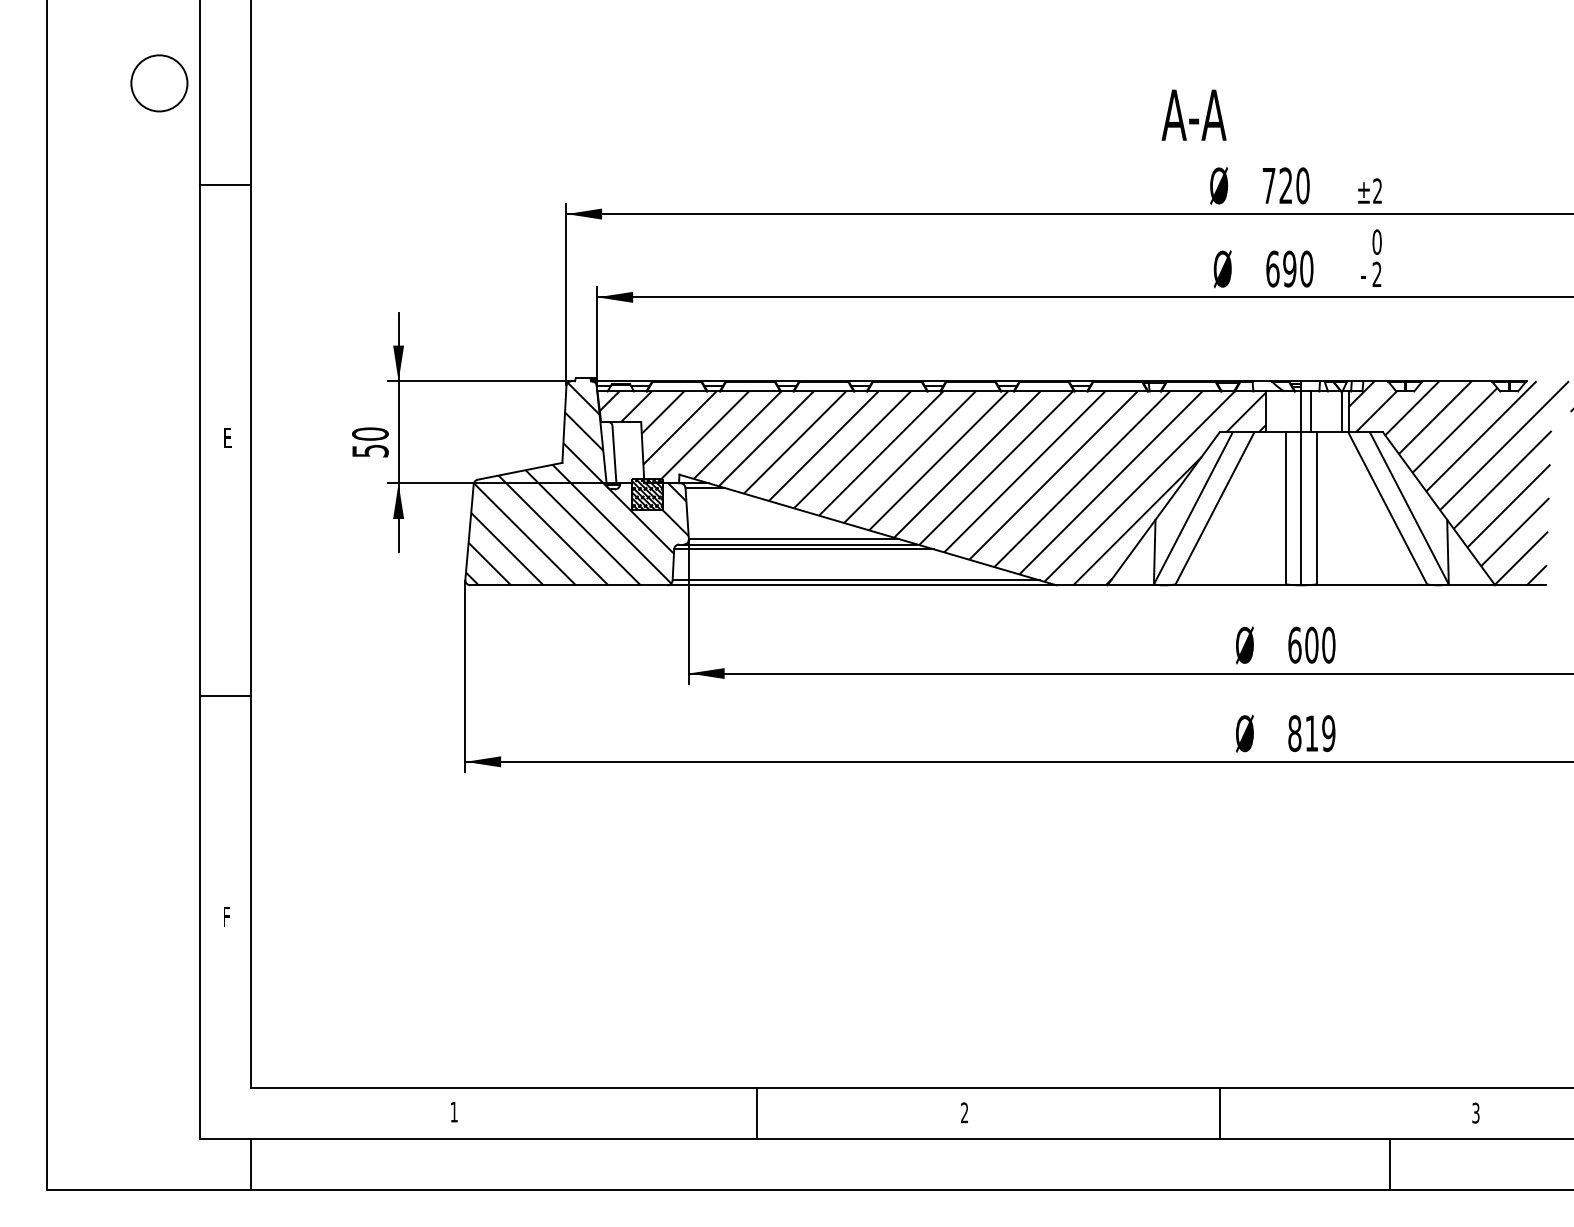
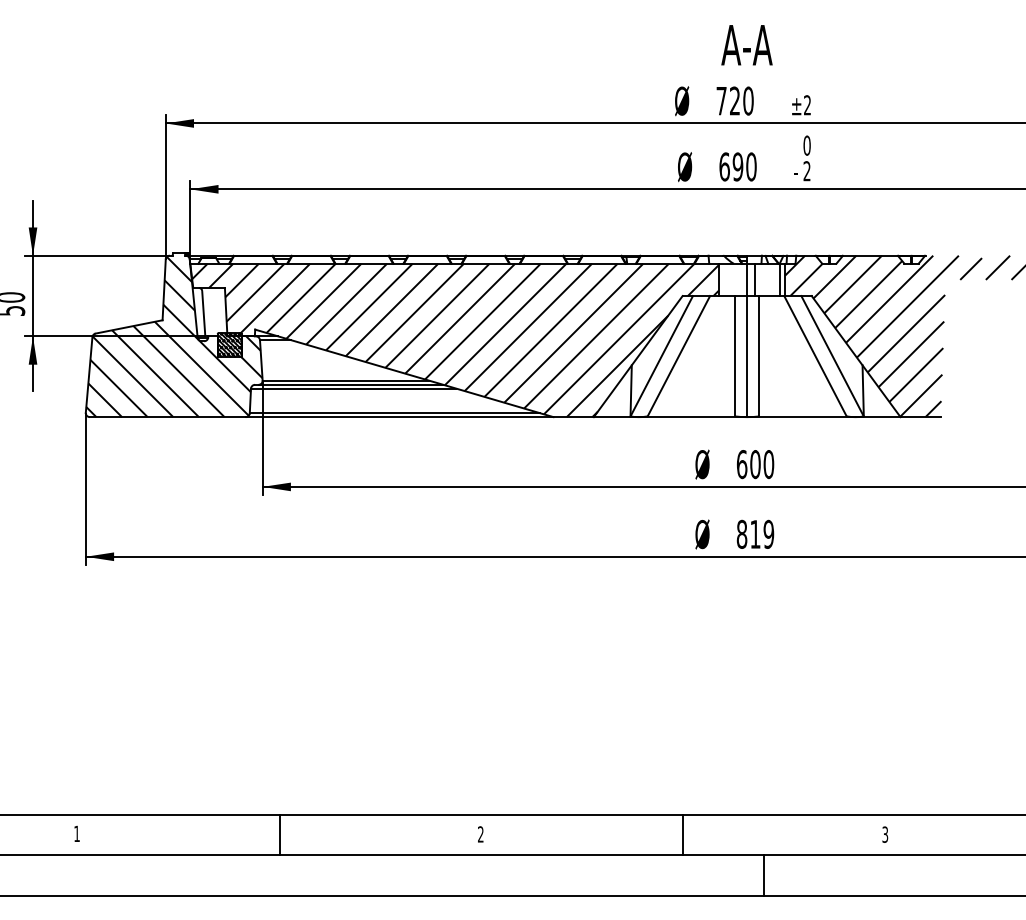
text: (1193, 114) -> (746, 44), moved
line: (757, 1113) -> (279, 834), moved
line: (1390, 1164) -> (763, 875), moved

